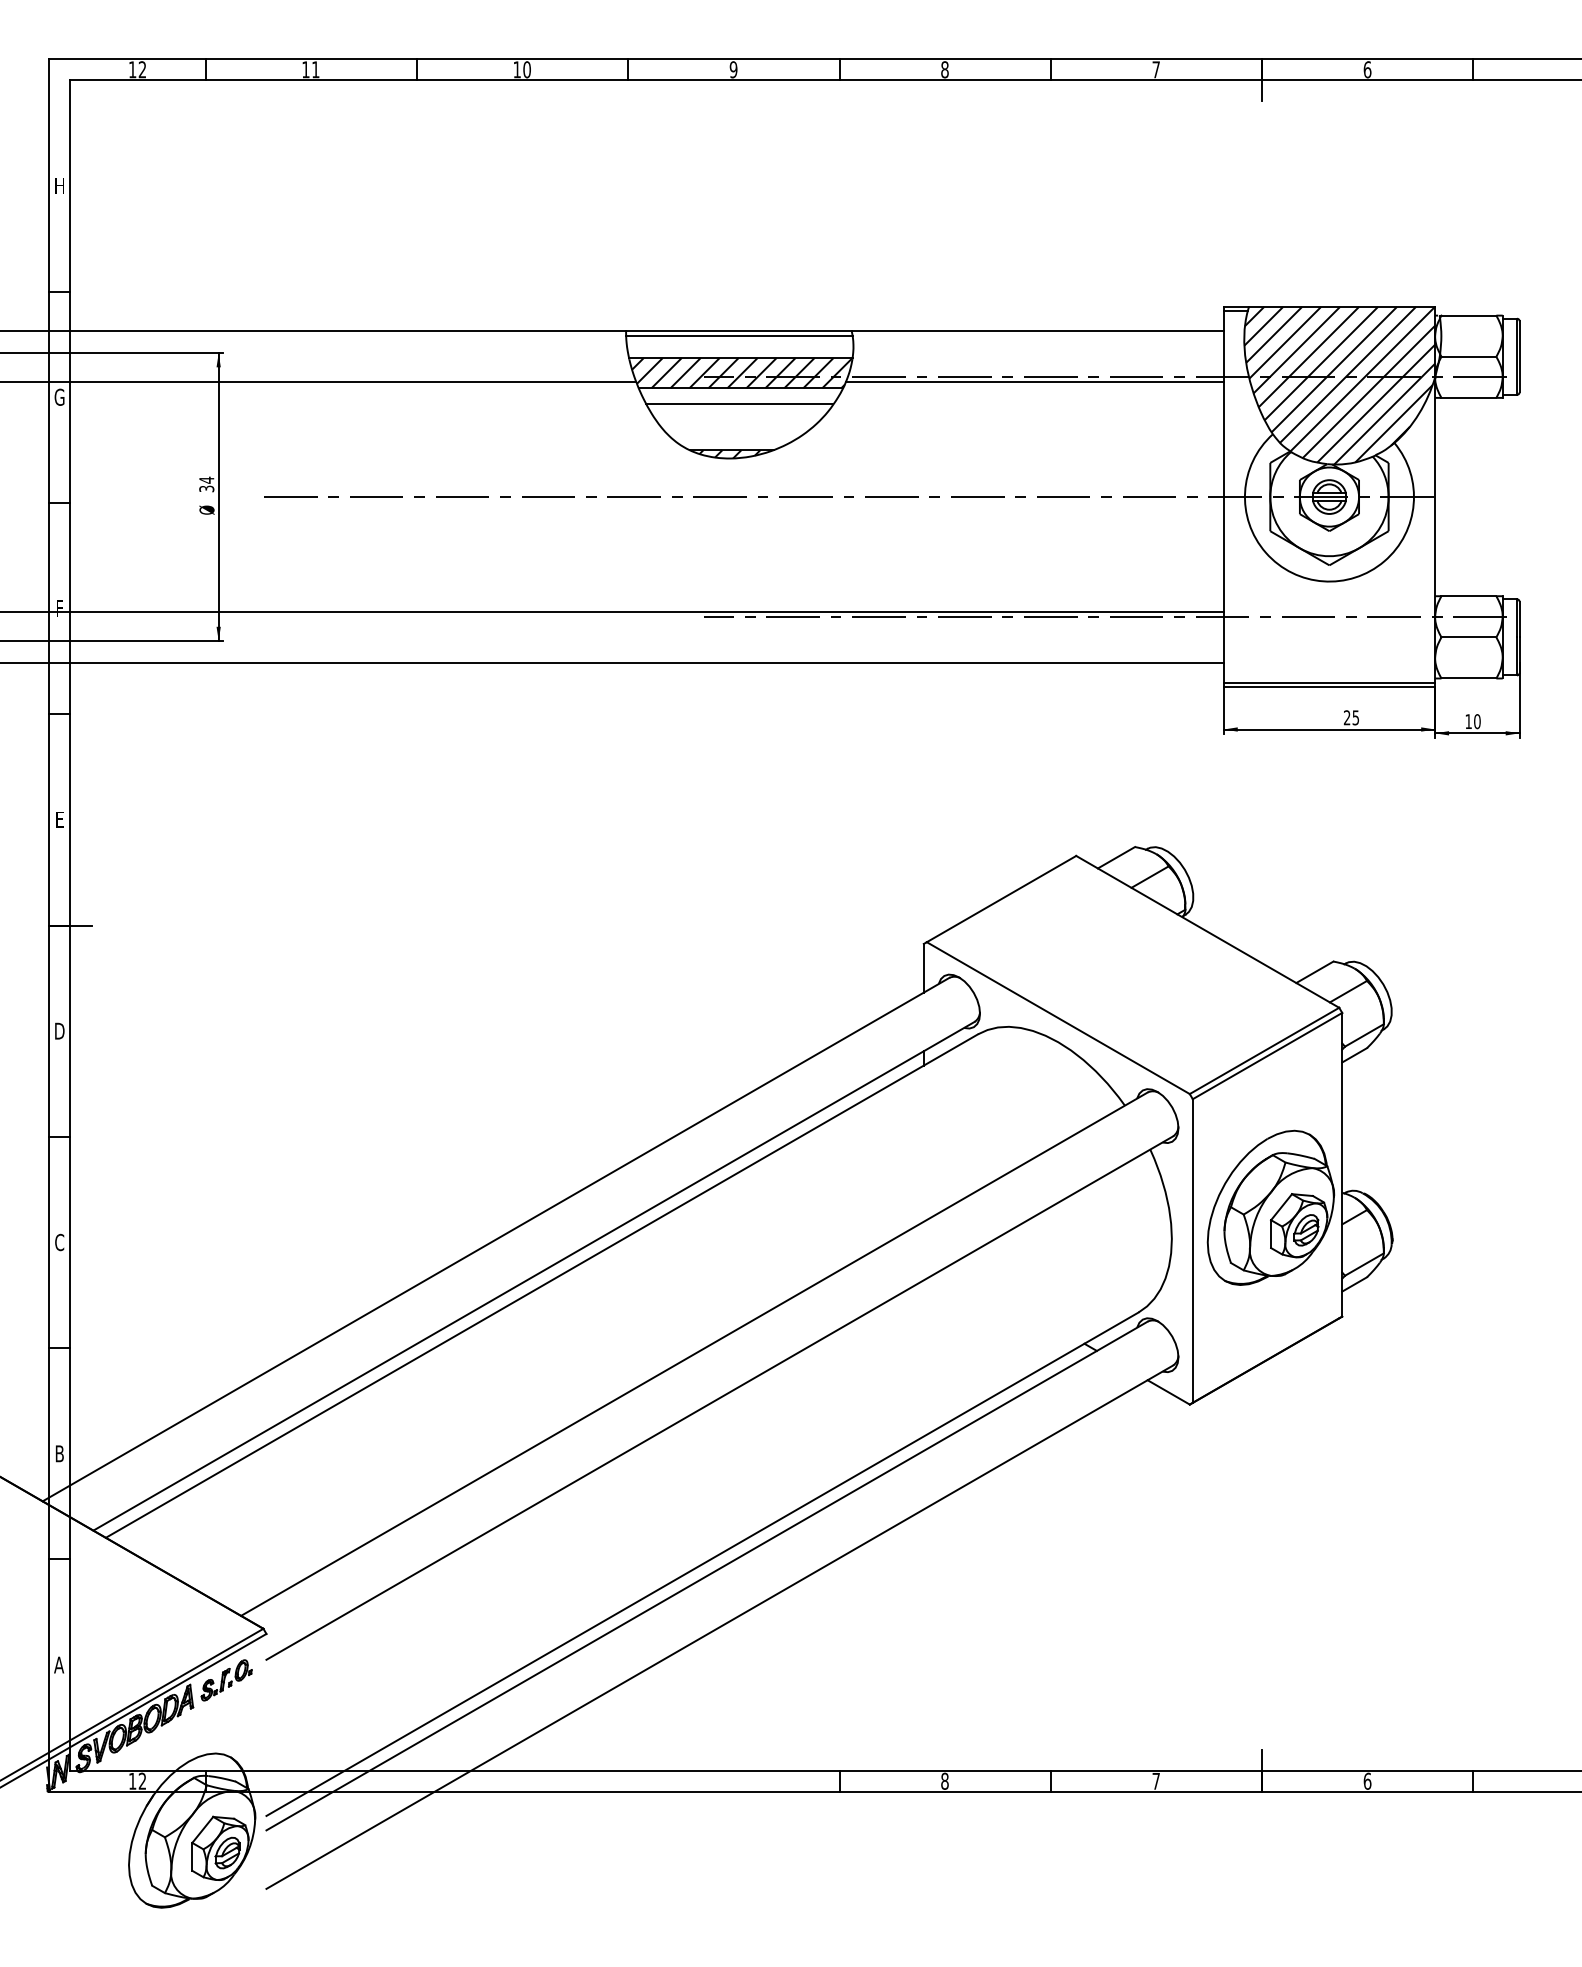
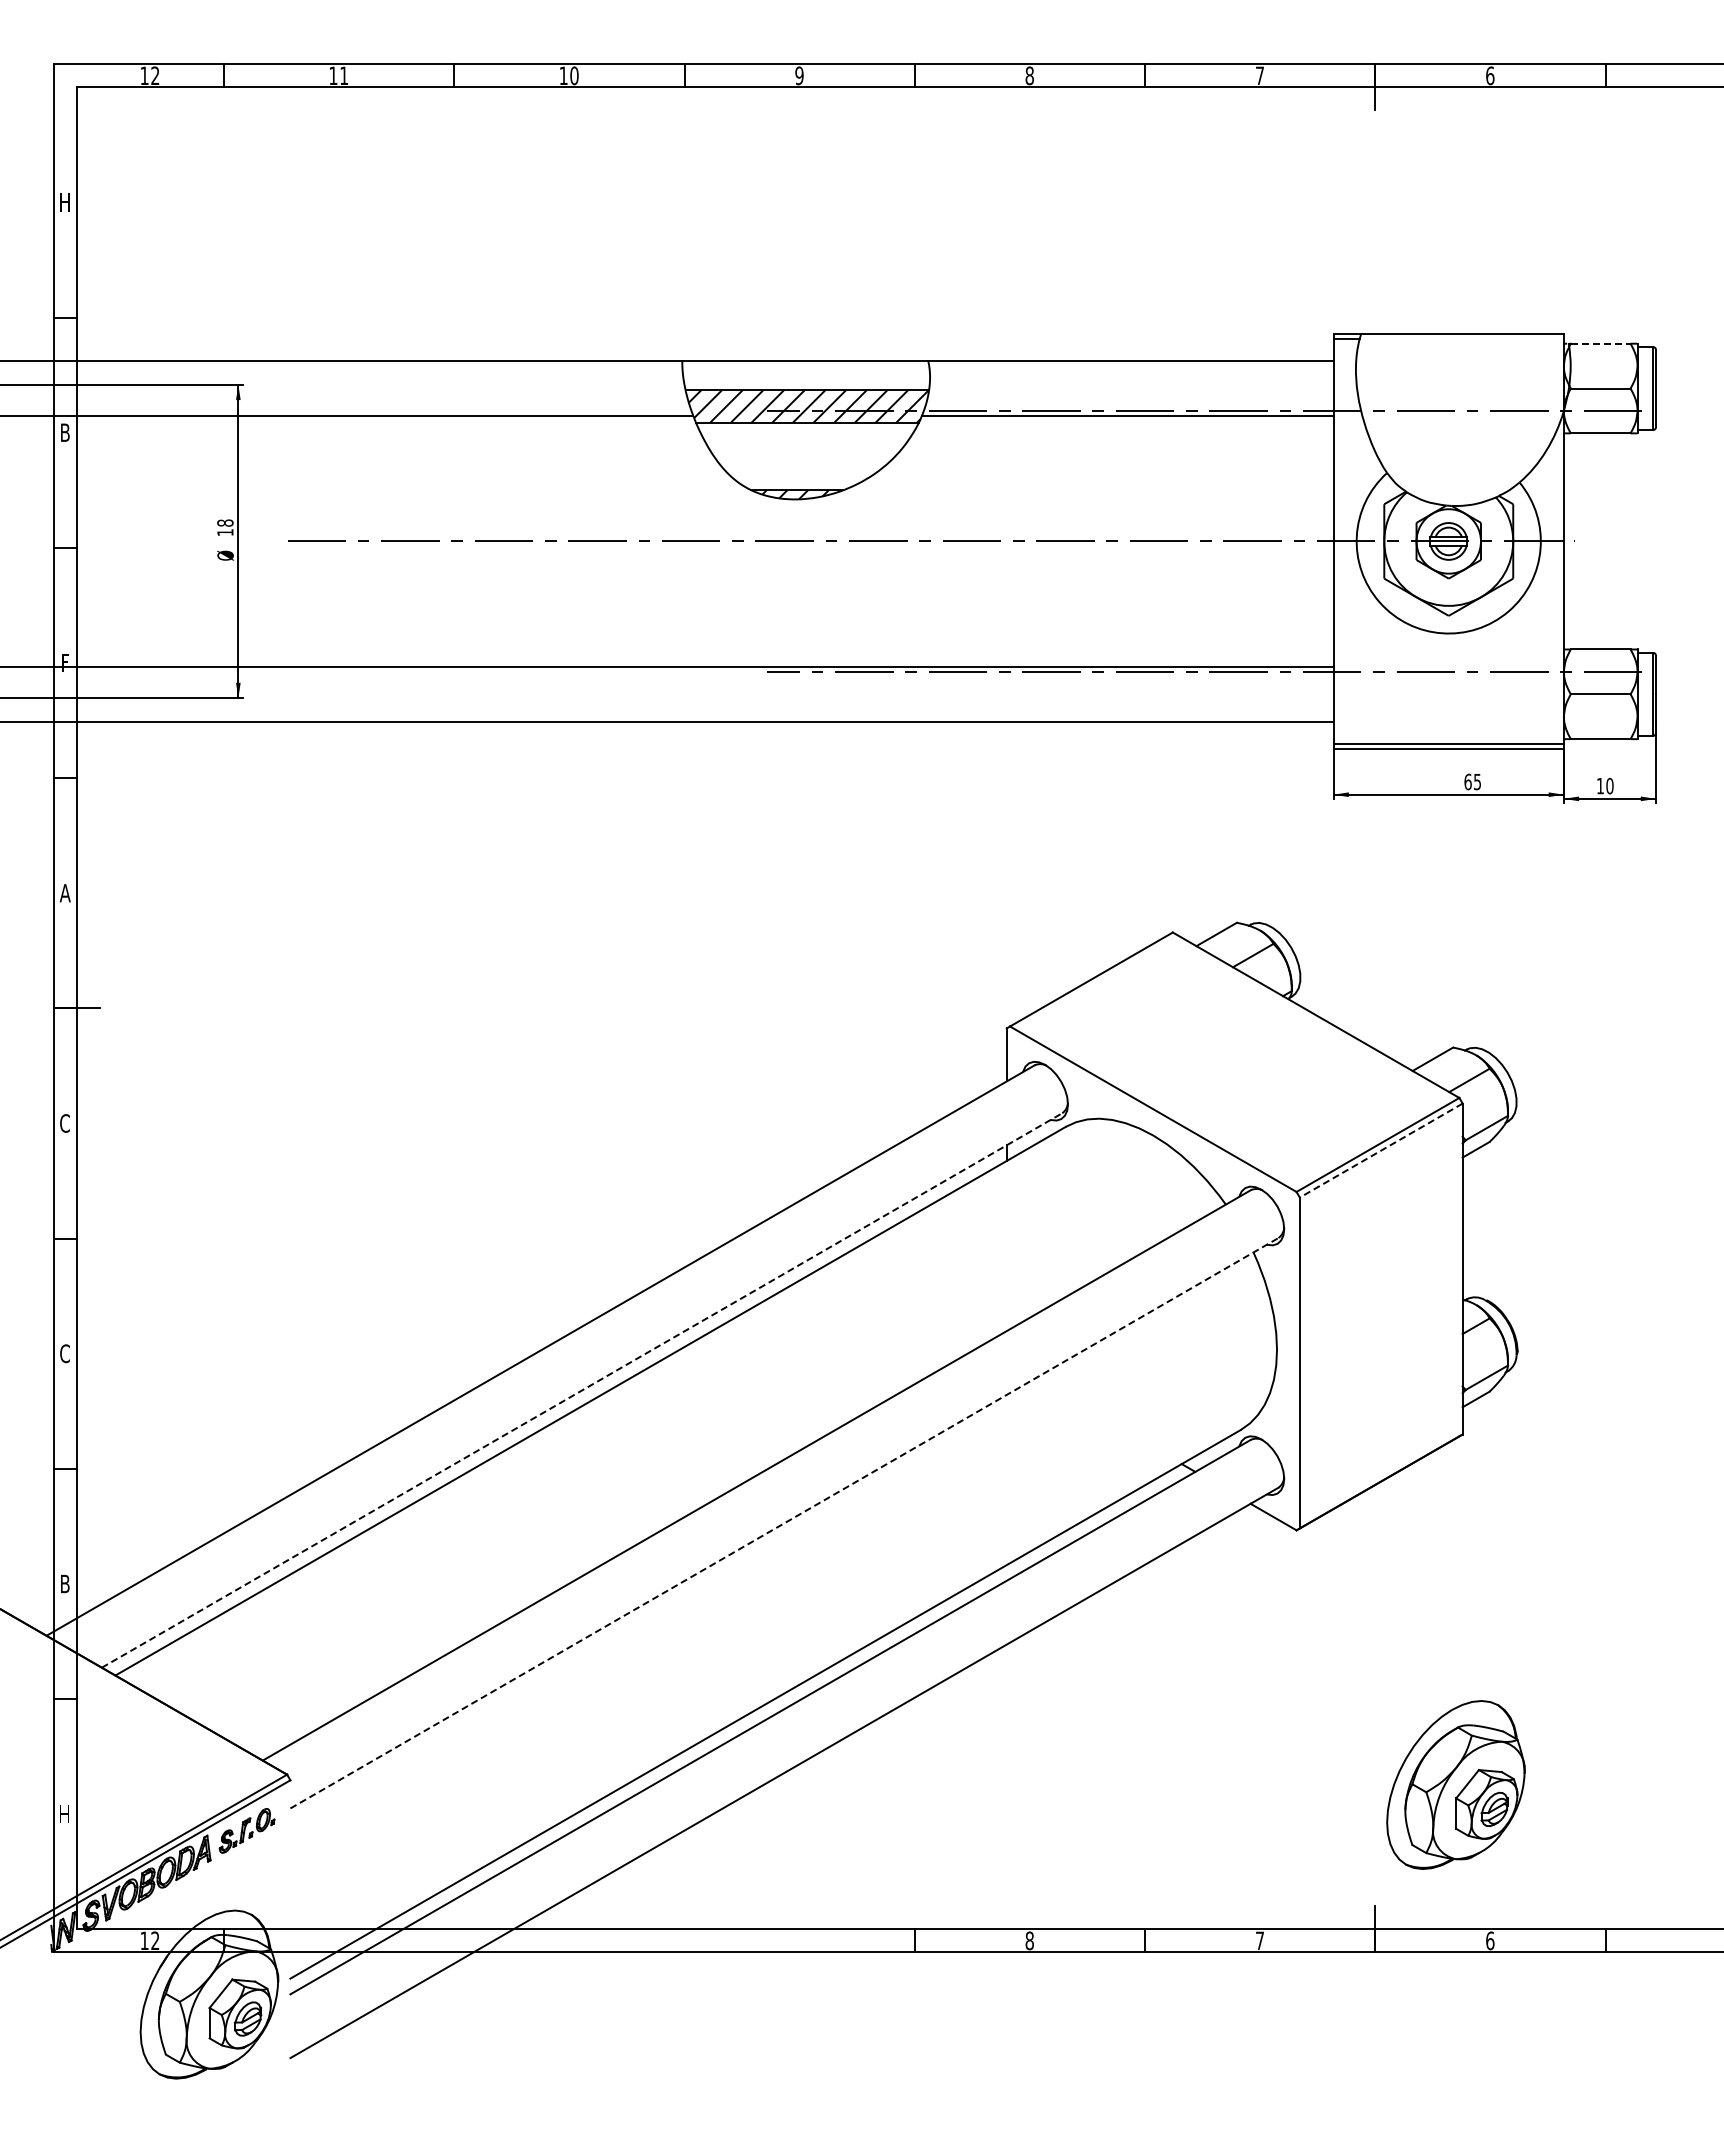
line: (1468, 315) -> (1600, 343), solid -> dashed
line: (739, 336) -> (805, 366), removed
hatch: (1339, 385) -> (1459, 419), removed
text: (59, 397) -> (64, 432), G -> B
line: (740, 404) -> (806, 440), removed
text: (206, 484) -> (225, 527), 34 -> 18
text: (1346, 717) -> (1467, 781), 25 -> 65
text: (59, 820) -> (64, 893), E -> A
text: (60, 1031) -> (65, 1123), D -> C
line: (1266, 1055) -> (1380, 1150), solid -> dashed
part: (1270, 1207) -> (1455, 1784), moved
line: (534, 1276) -> (582, 1390), solid -> dashed
line: (719, 1398) -> (784, 1523), solid -> dashed
text: (59, 1665) -> (64, 1814), A -> H

